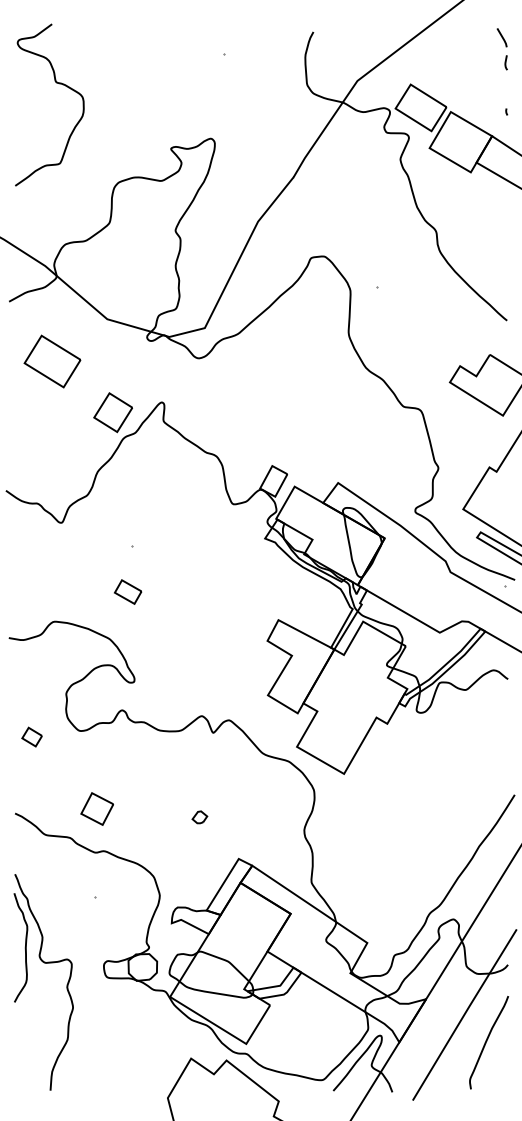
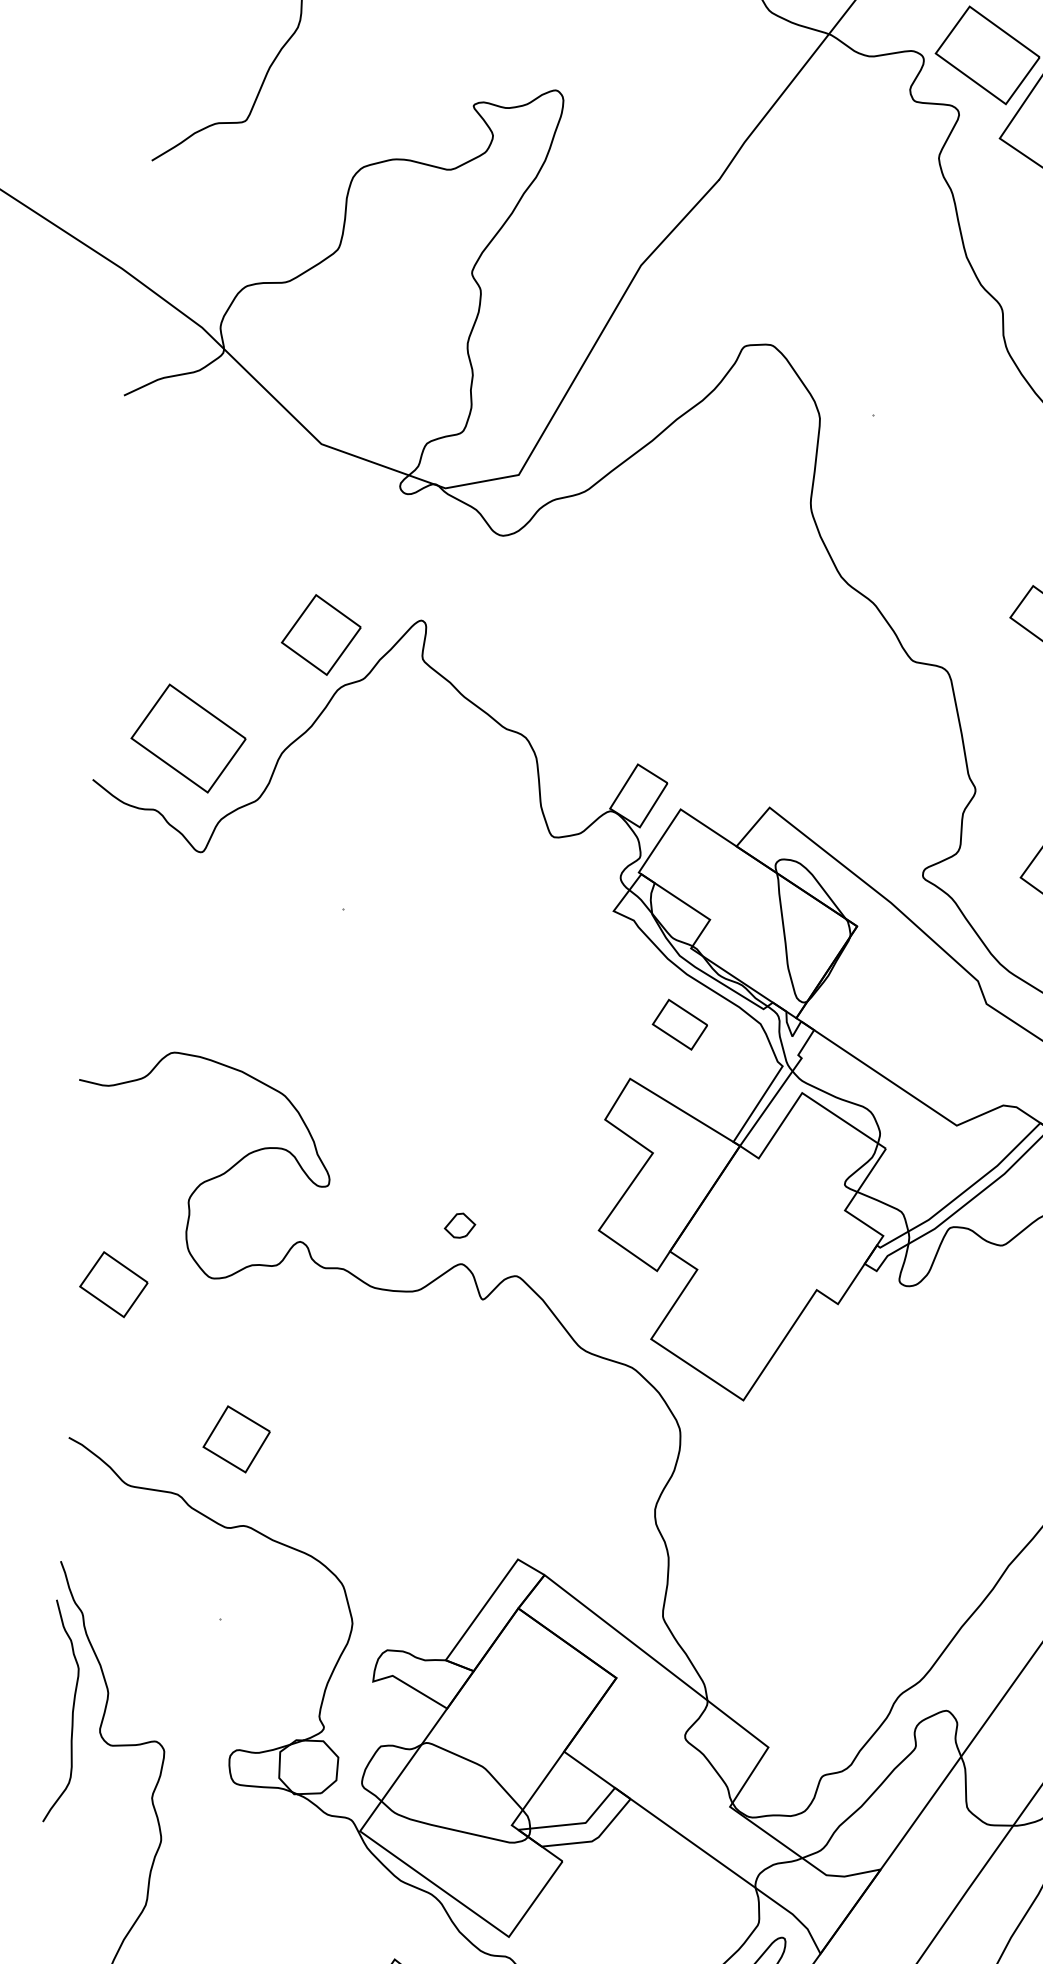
part: (52, 361) -> (188, 738), moved
part: (128, 591) -> (680, 1023), moved
part: (31, 736) -> (112, 1283), size x1.67
part: (199, 817) -> (459, 1225), moved

